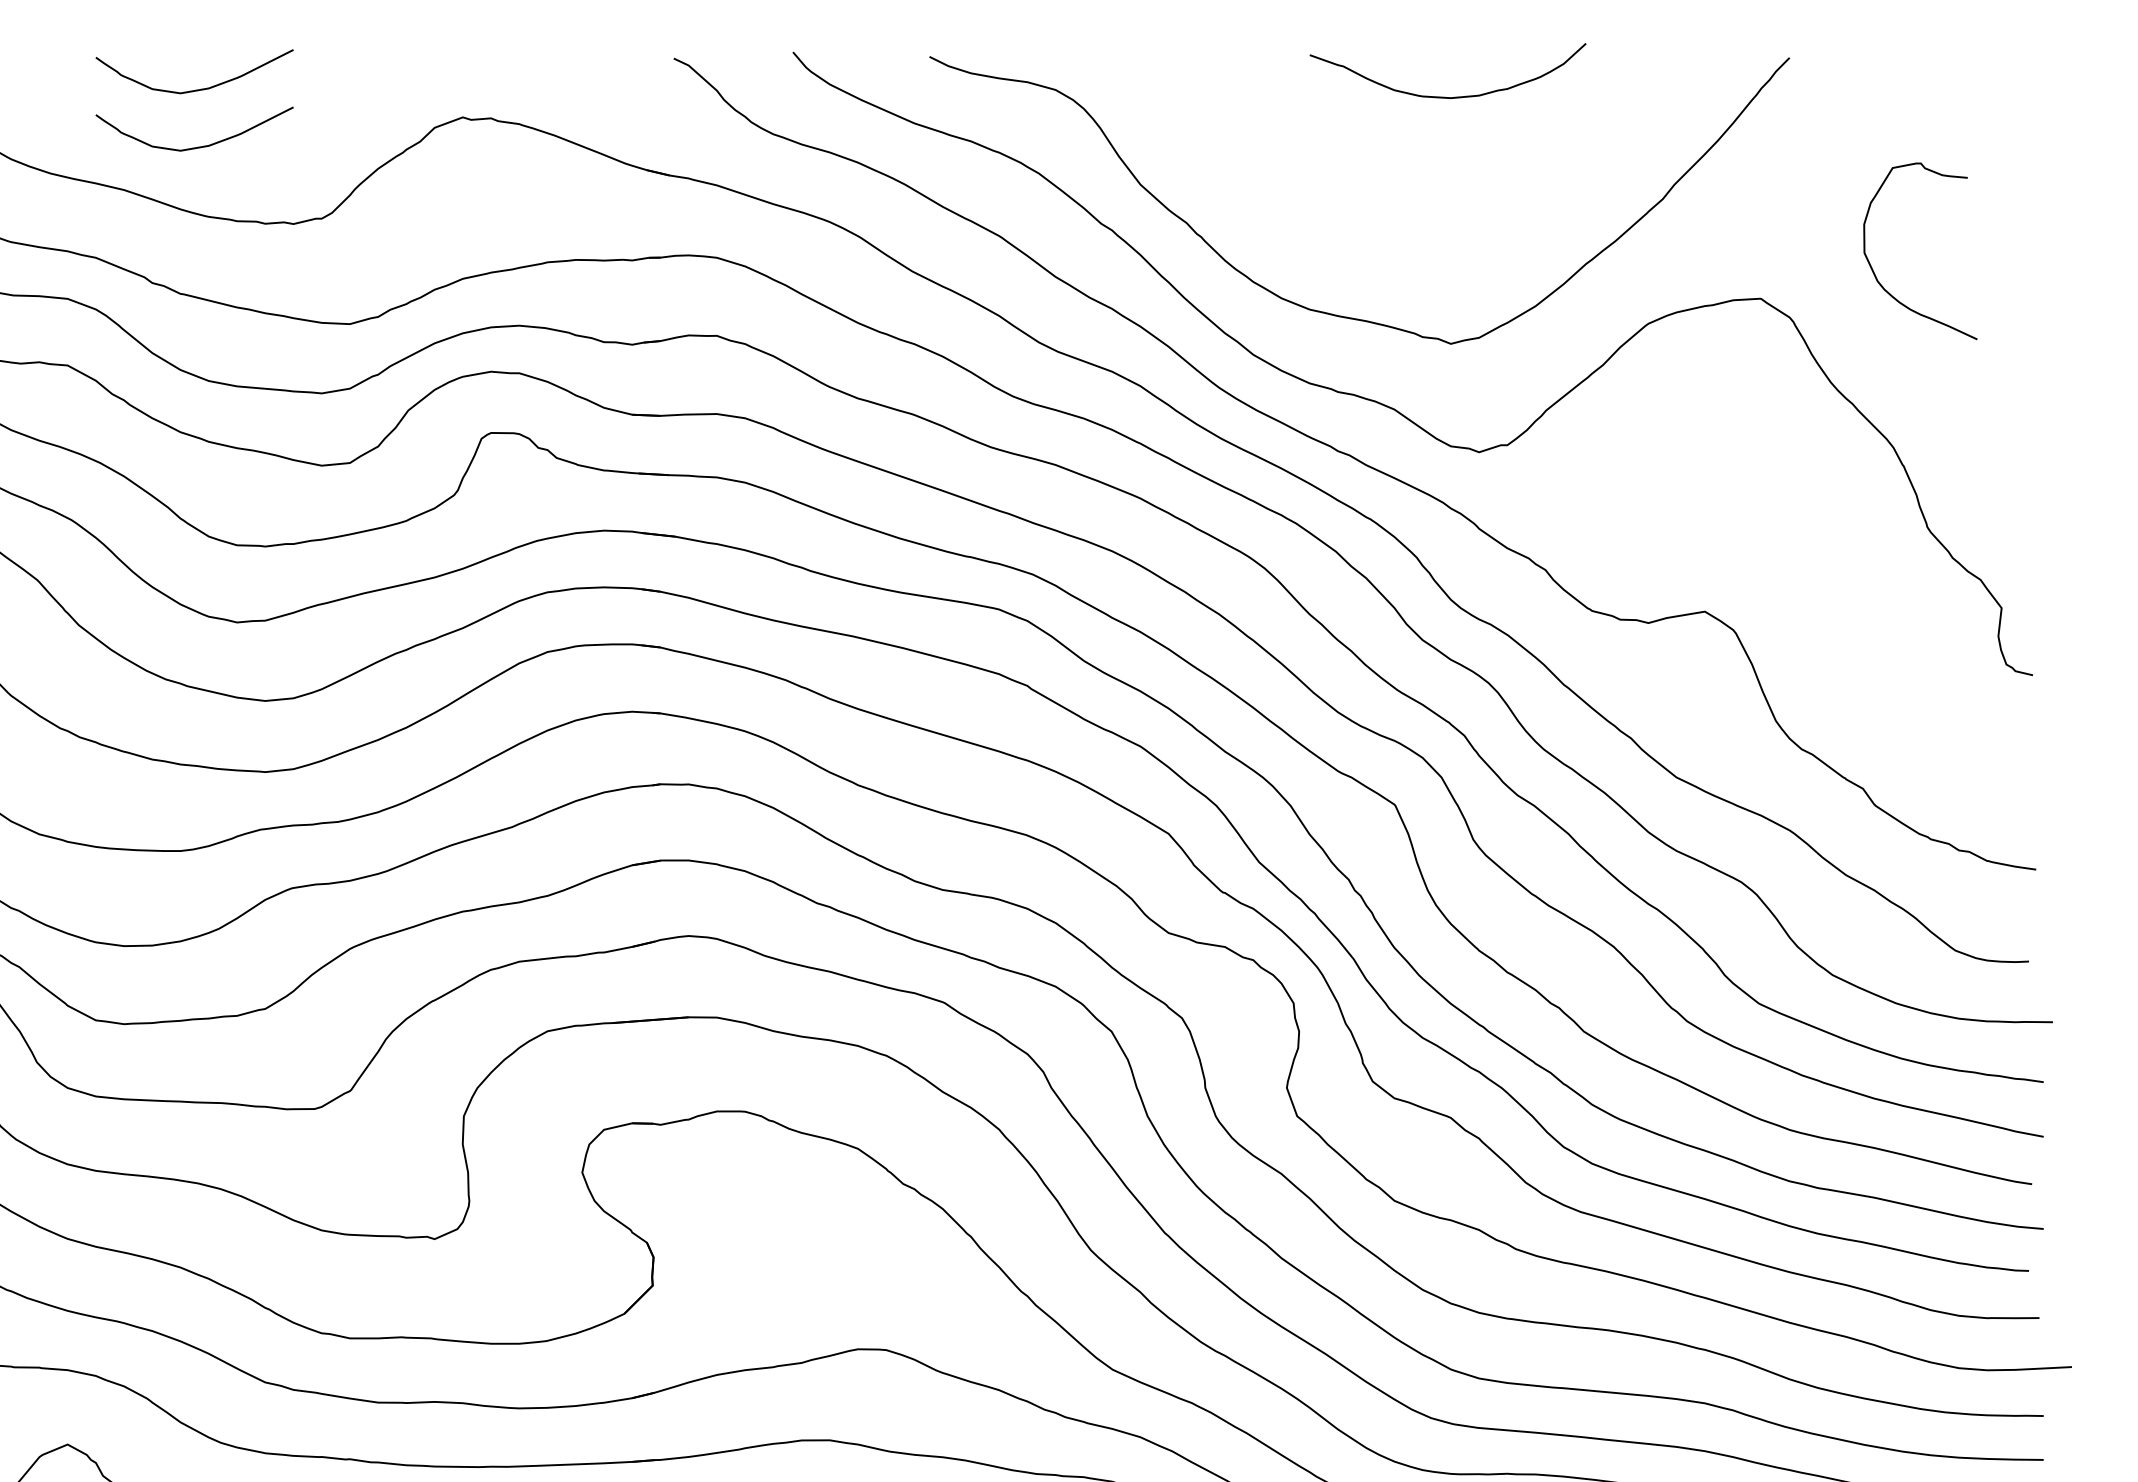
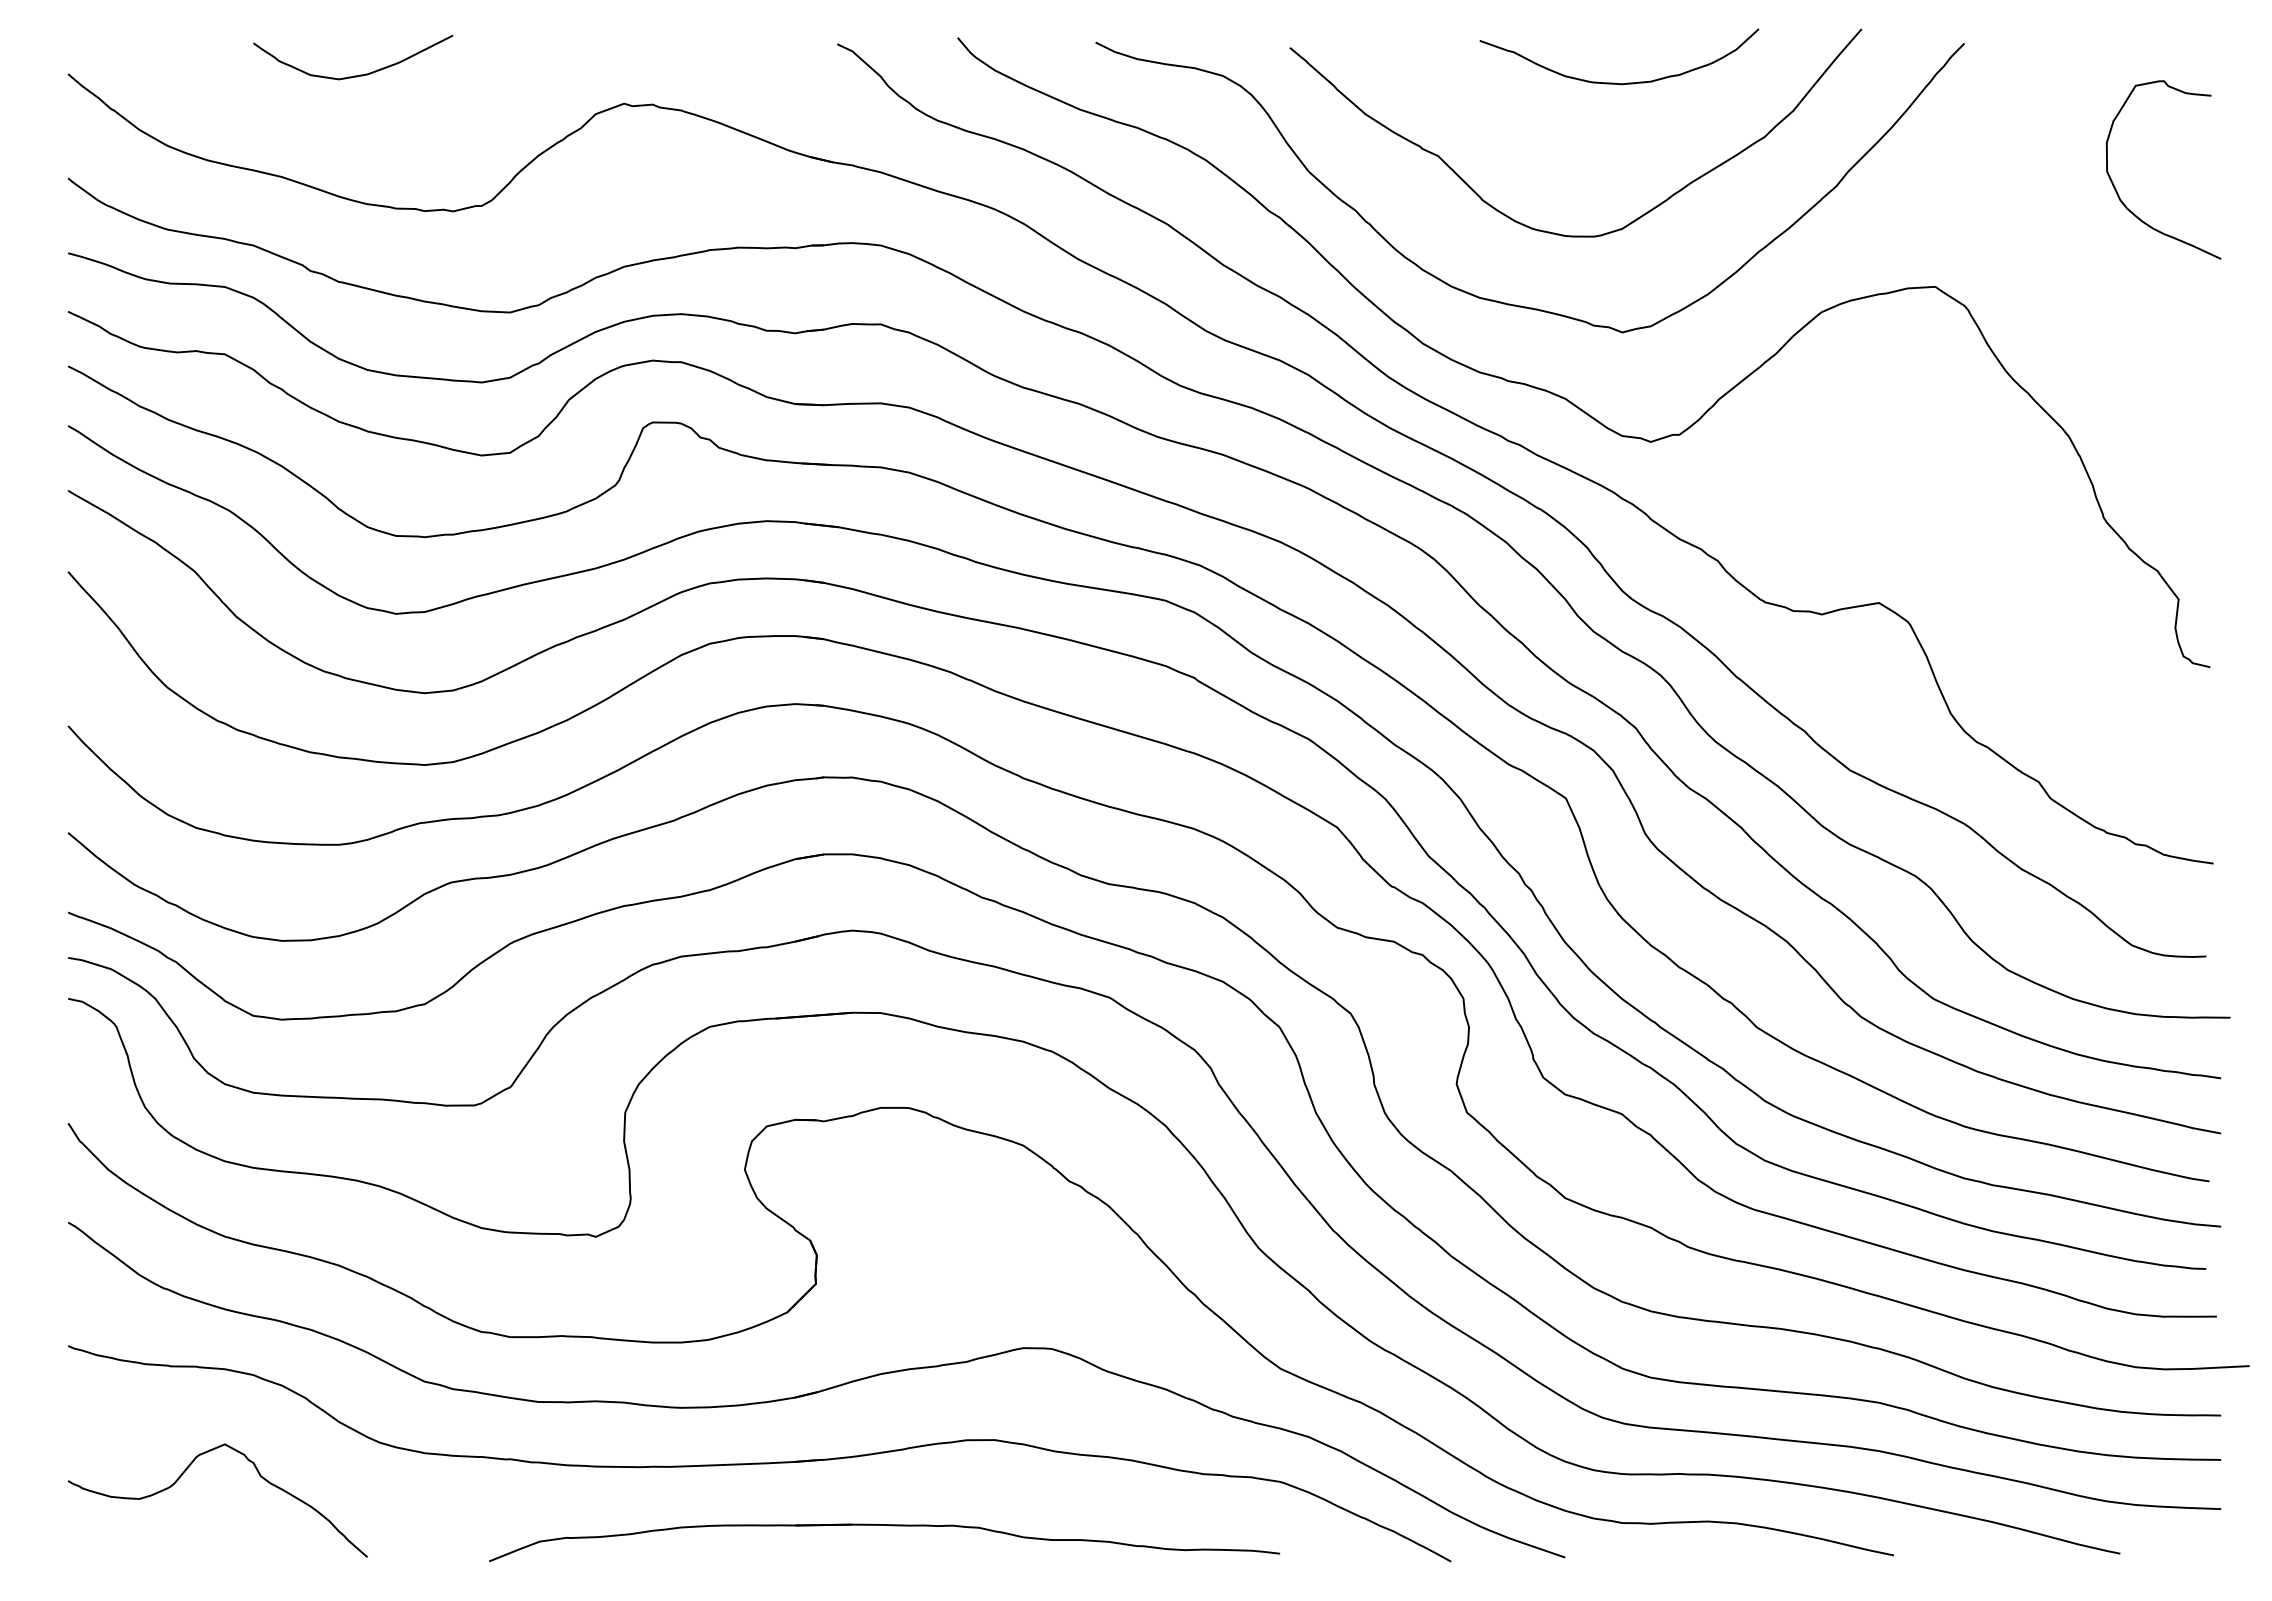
curve: (200, 145) -> (359, 132), removed
curve: (1379, 243) -> (1550, 231), added
curve: (1874, 272) -> (2117, 191), moved

